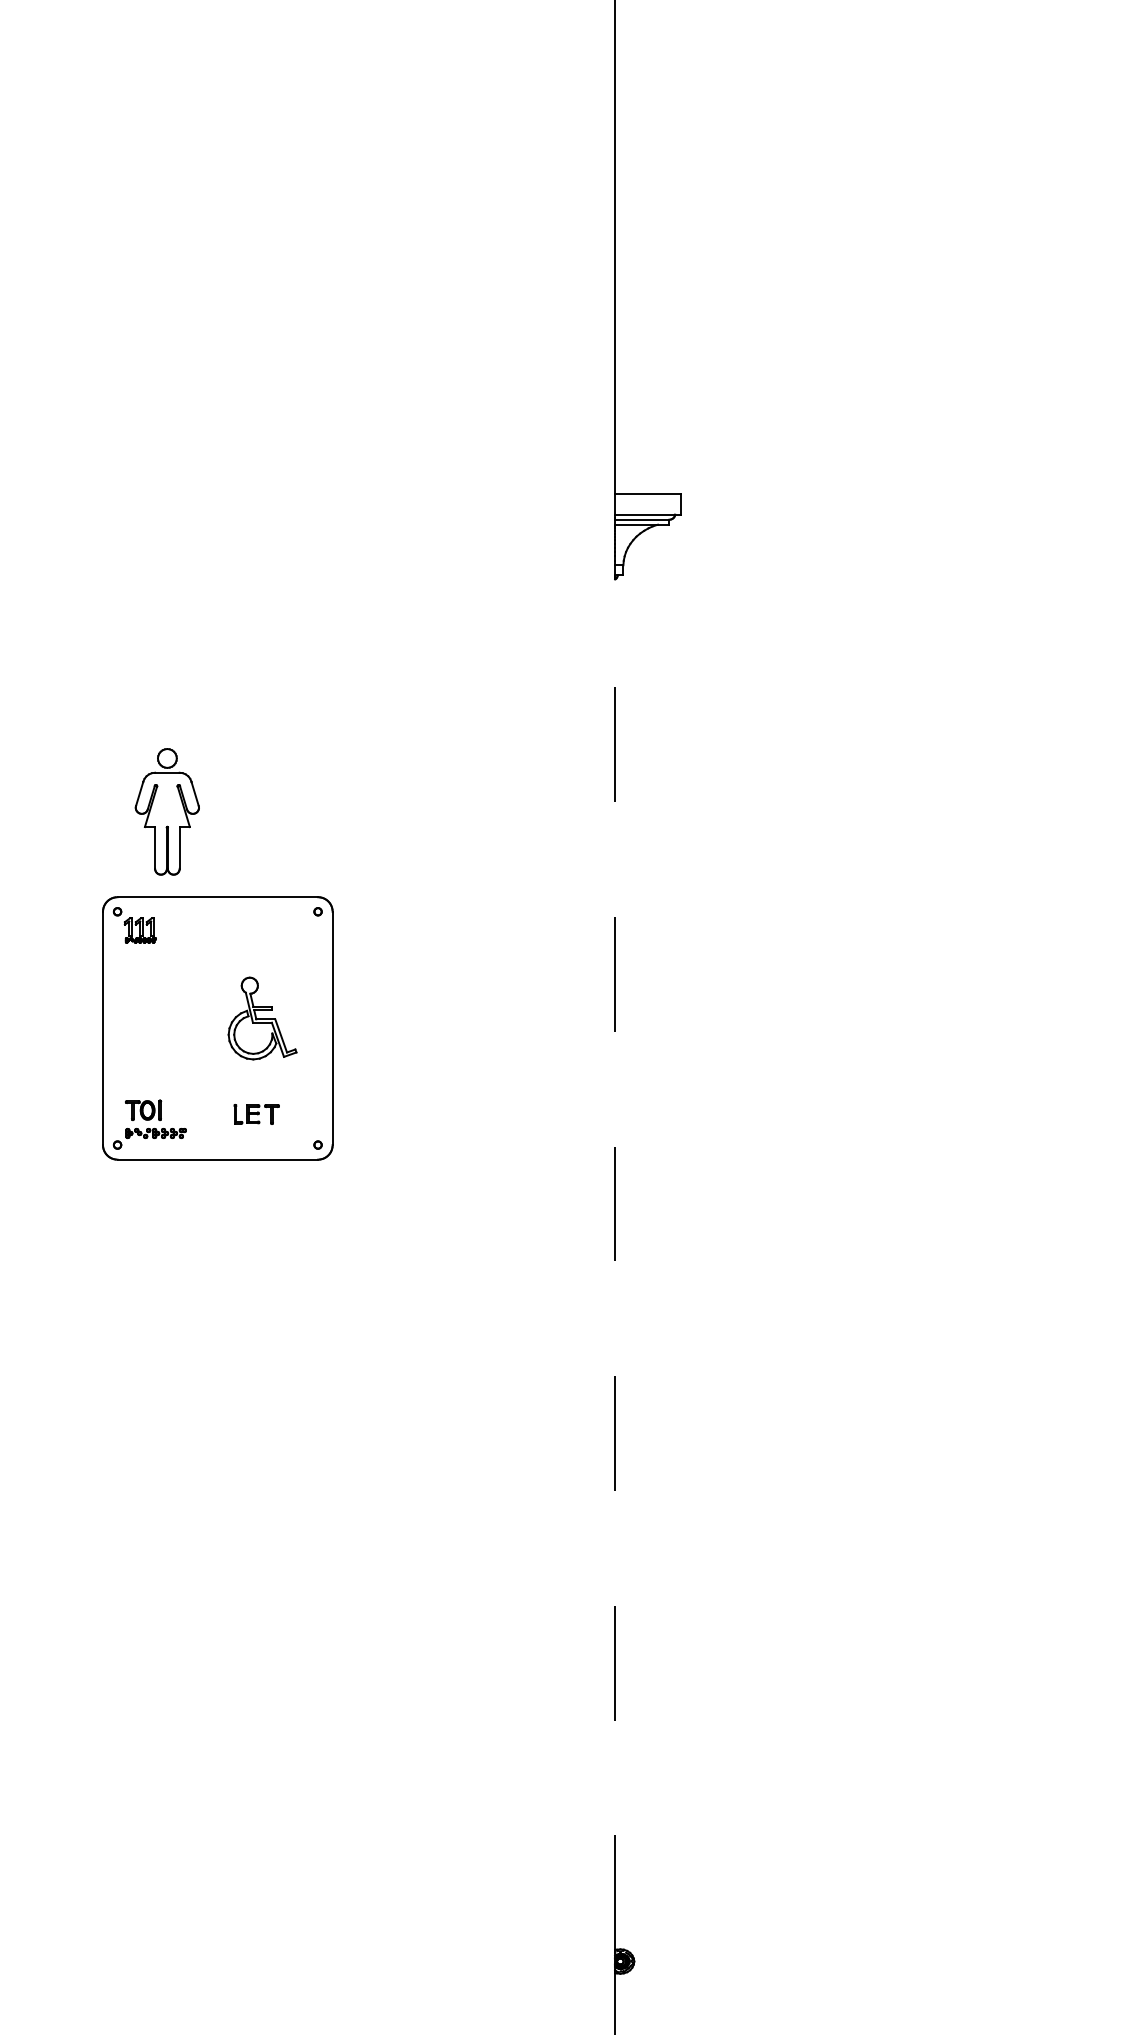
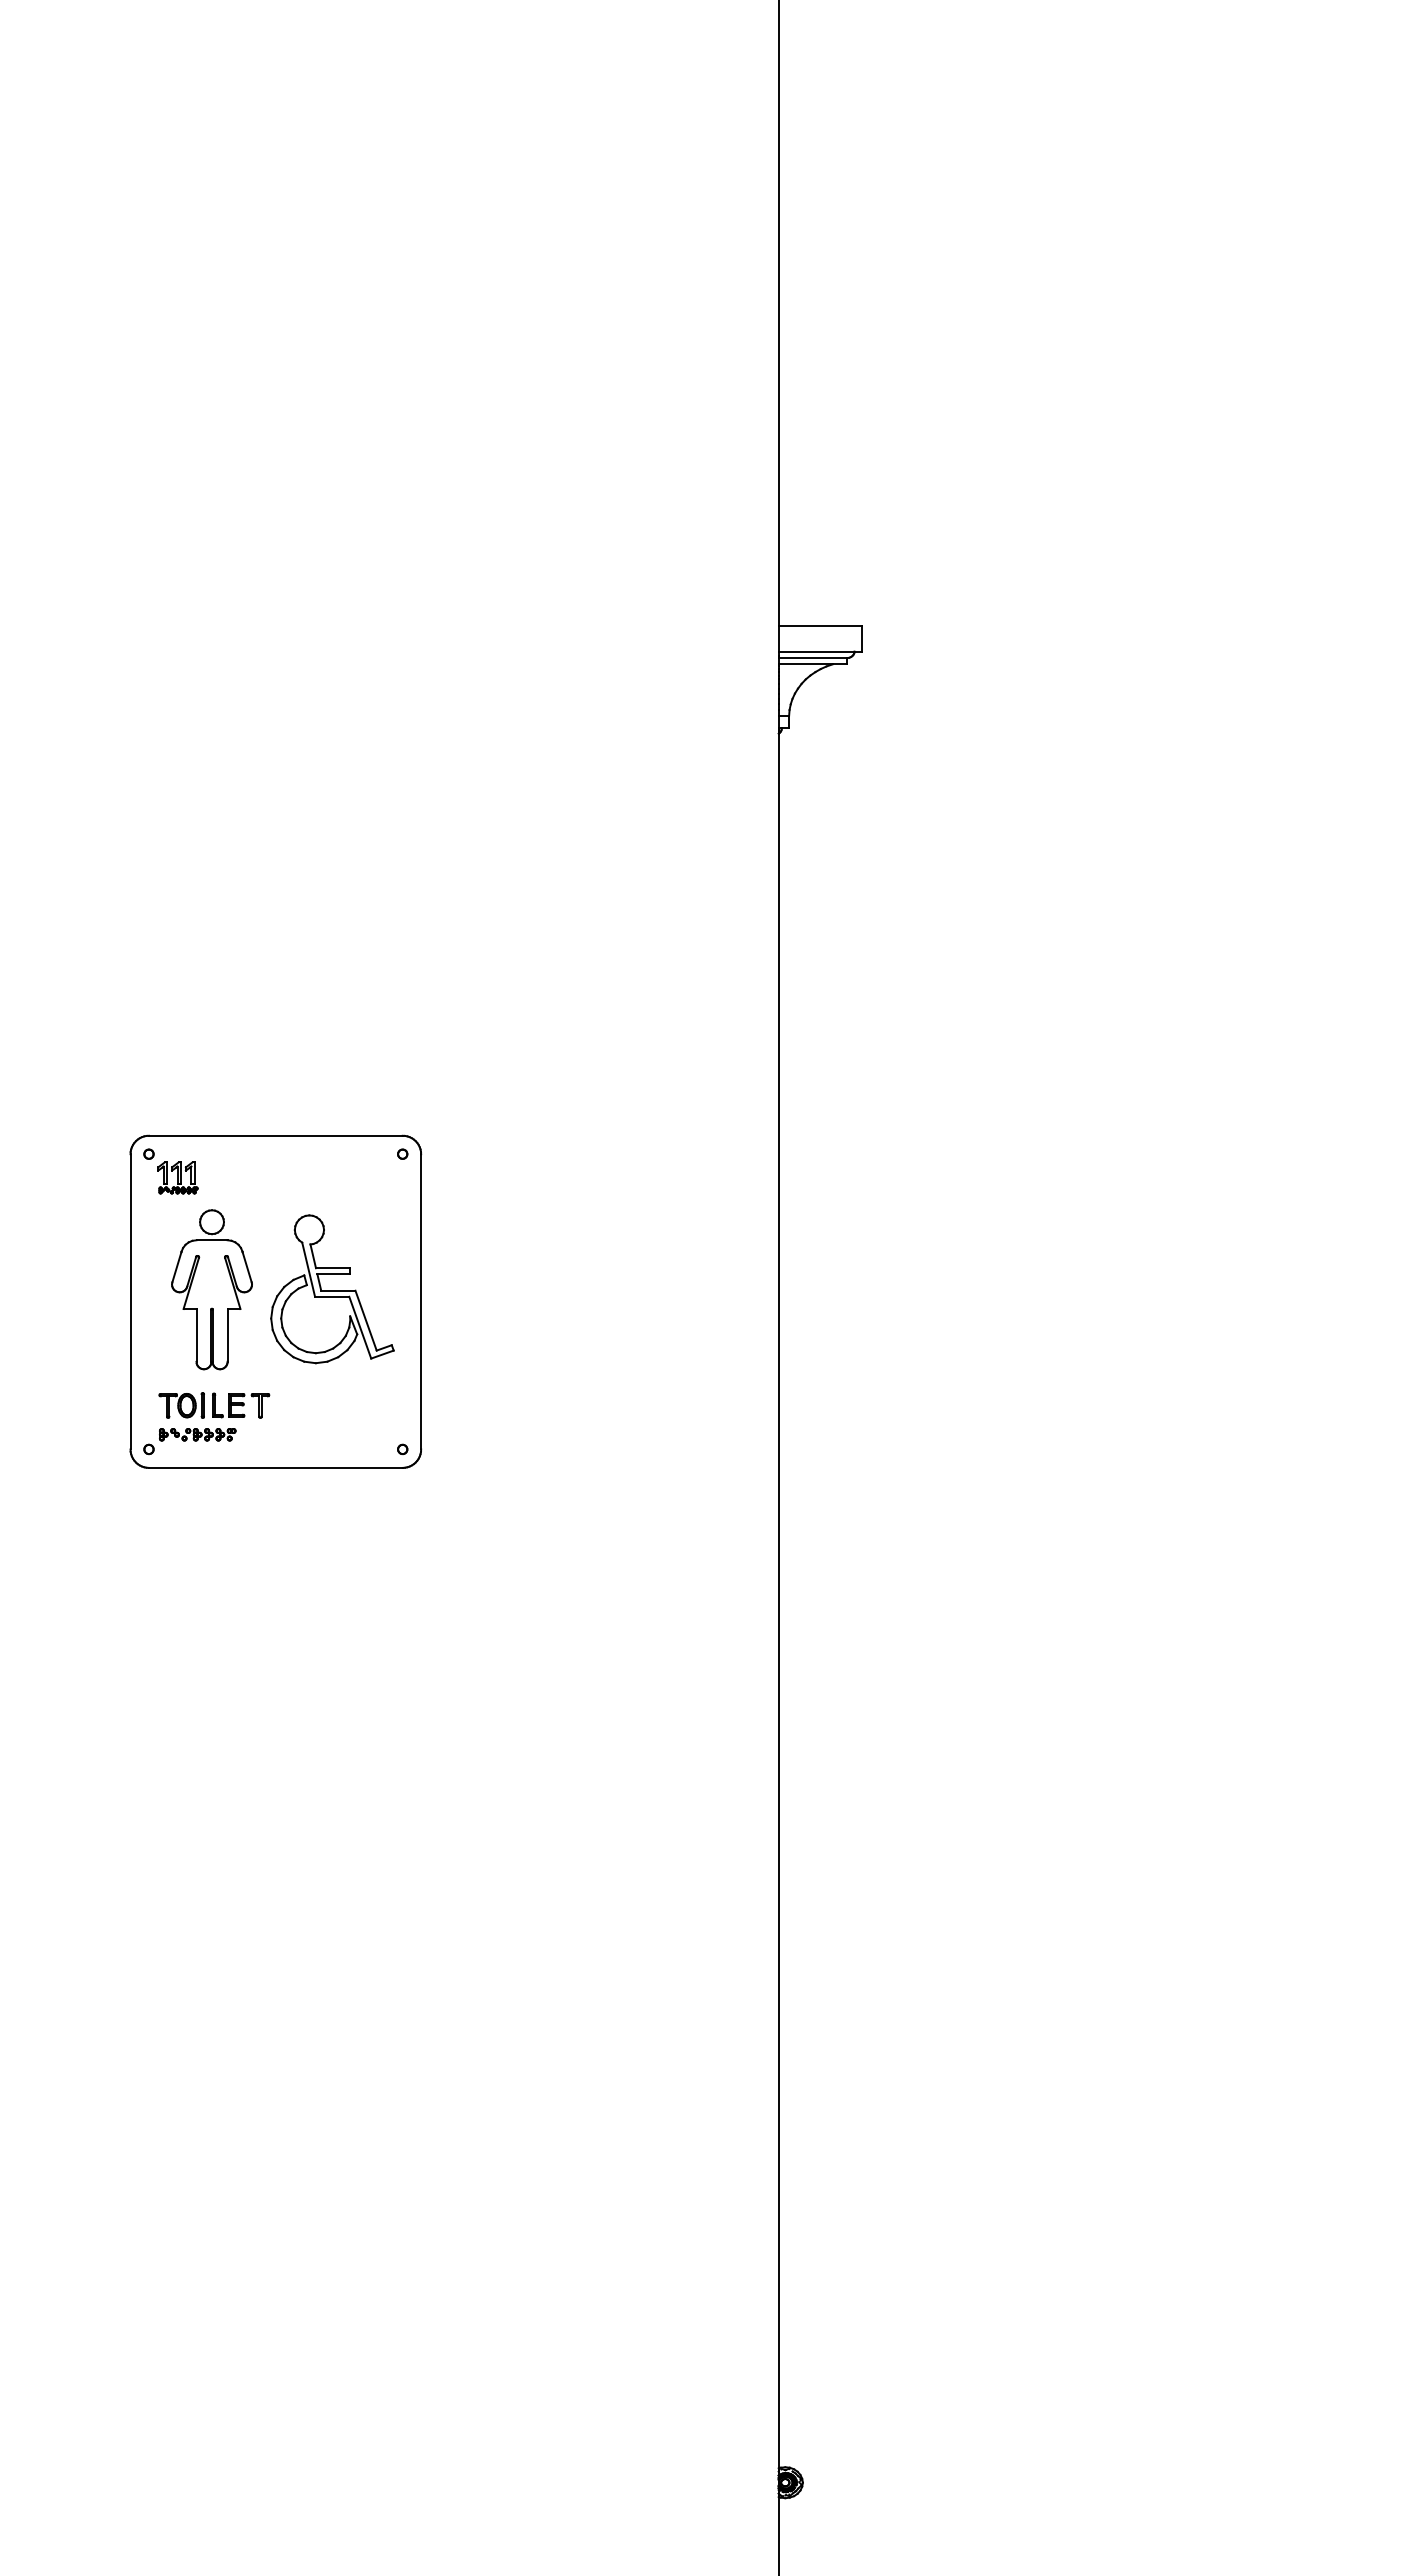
part: (166, 811) -> (211, 1289), moved
part: (262, 1018) -> (332, 1289), size x1.43
part: (257, 1114) -> (241, 1405), moved
line: (615, 1264) -> (778, 1600), dashed -> solid

